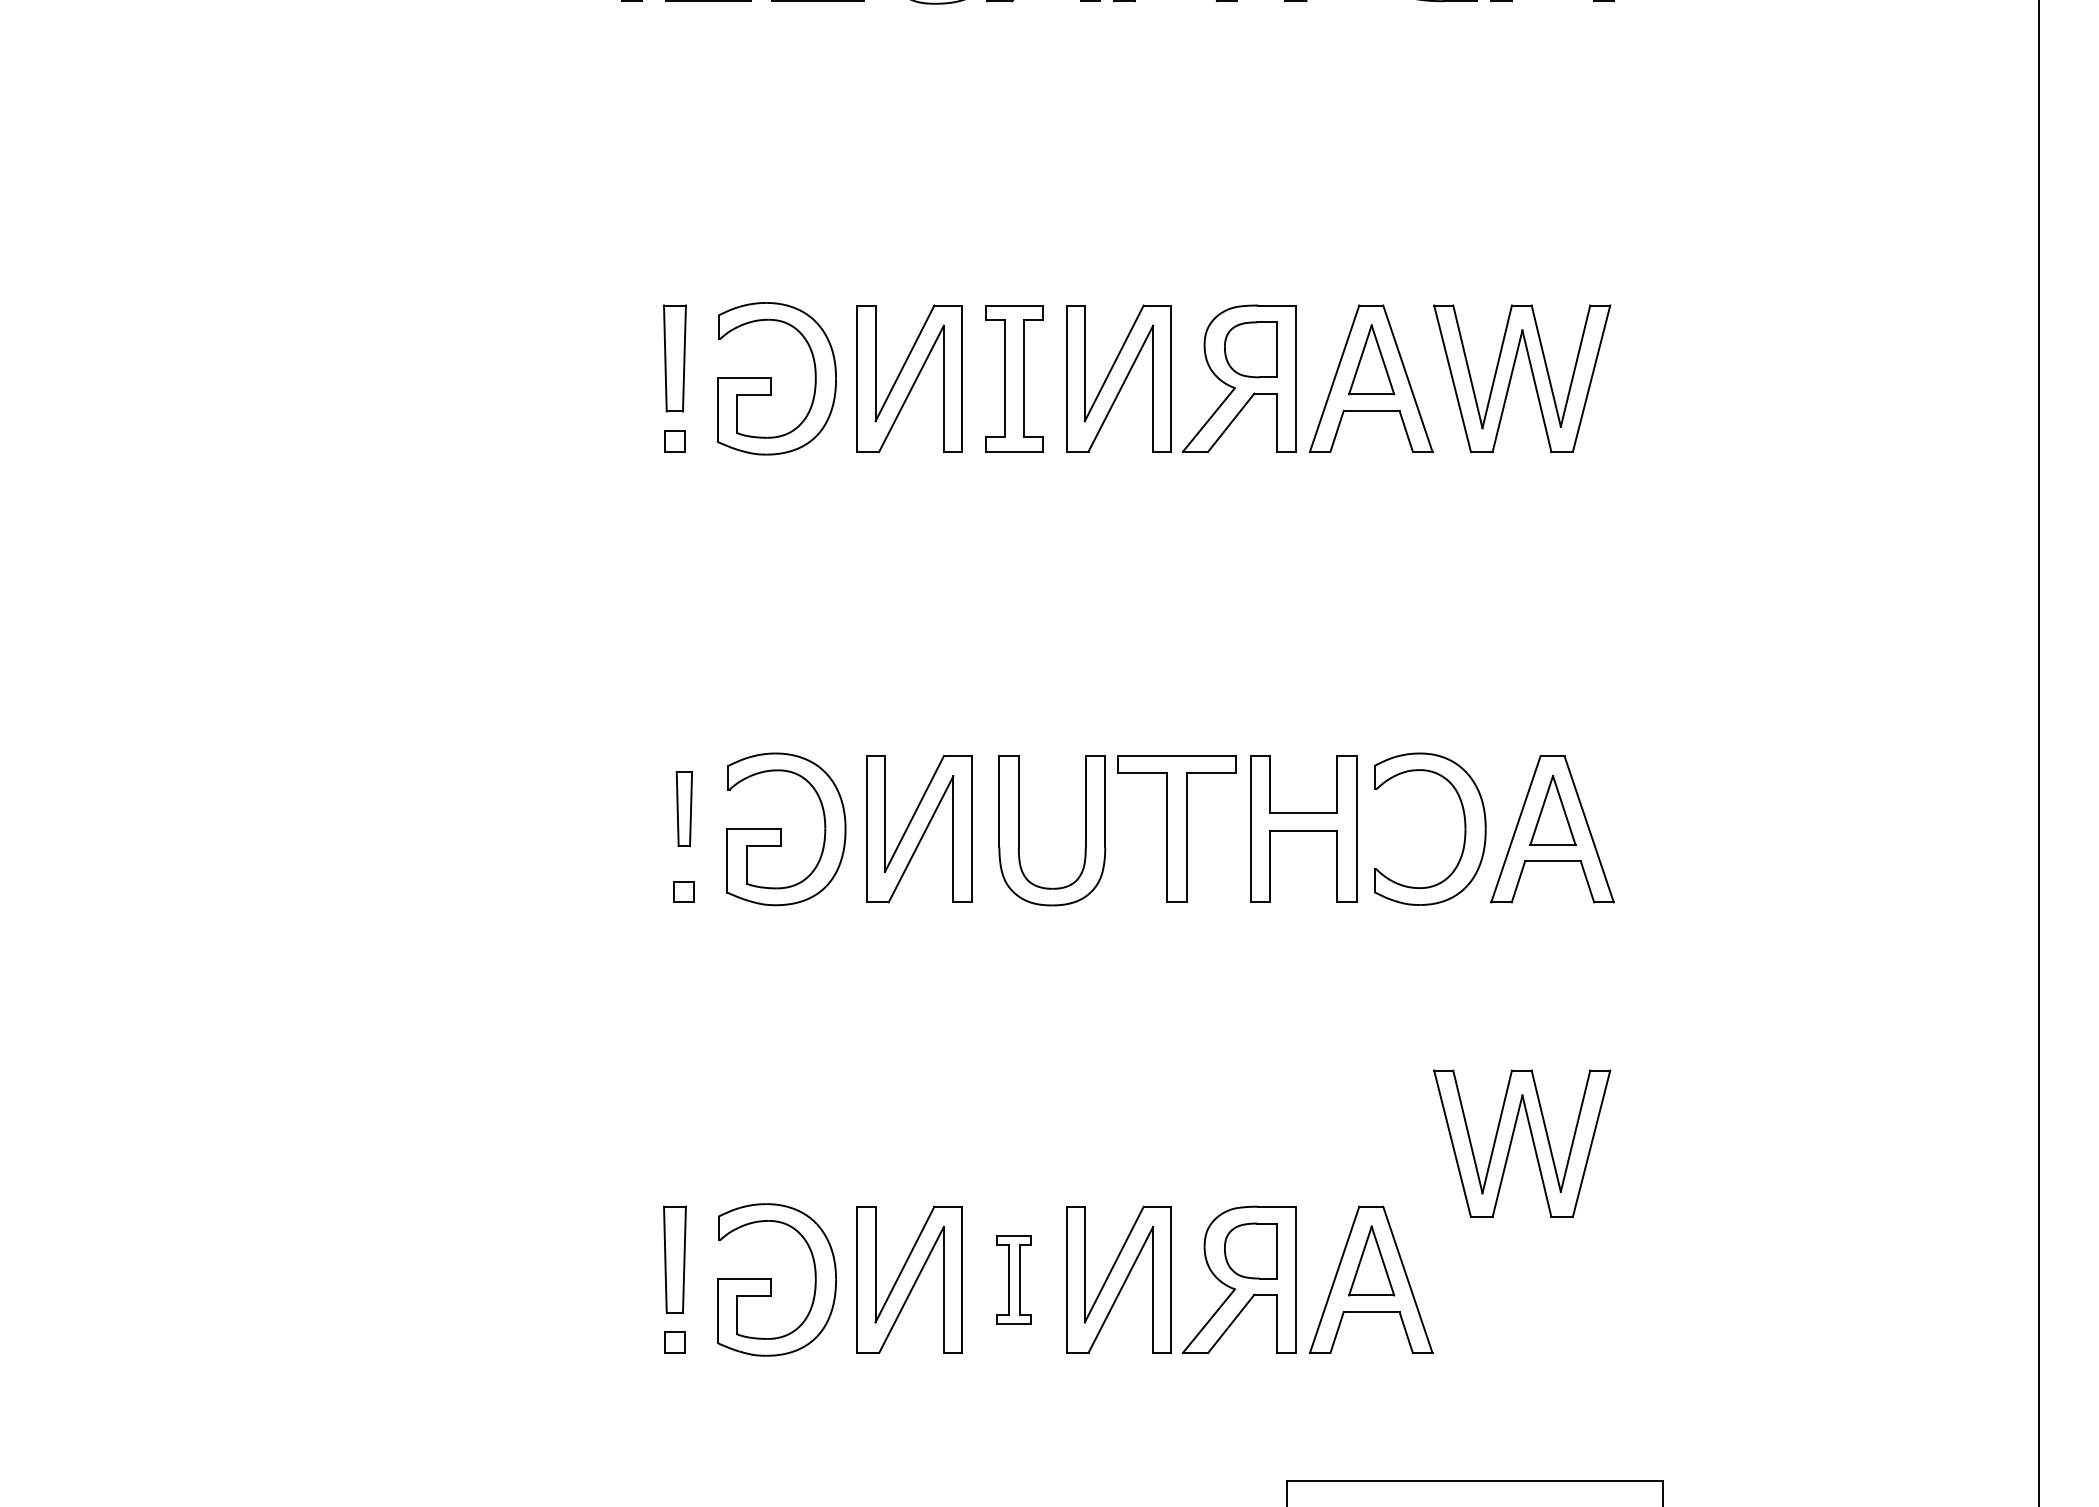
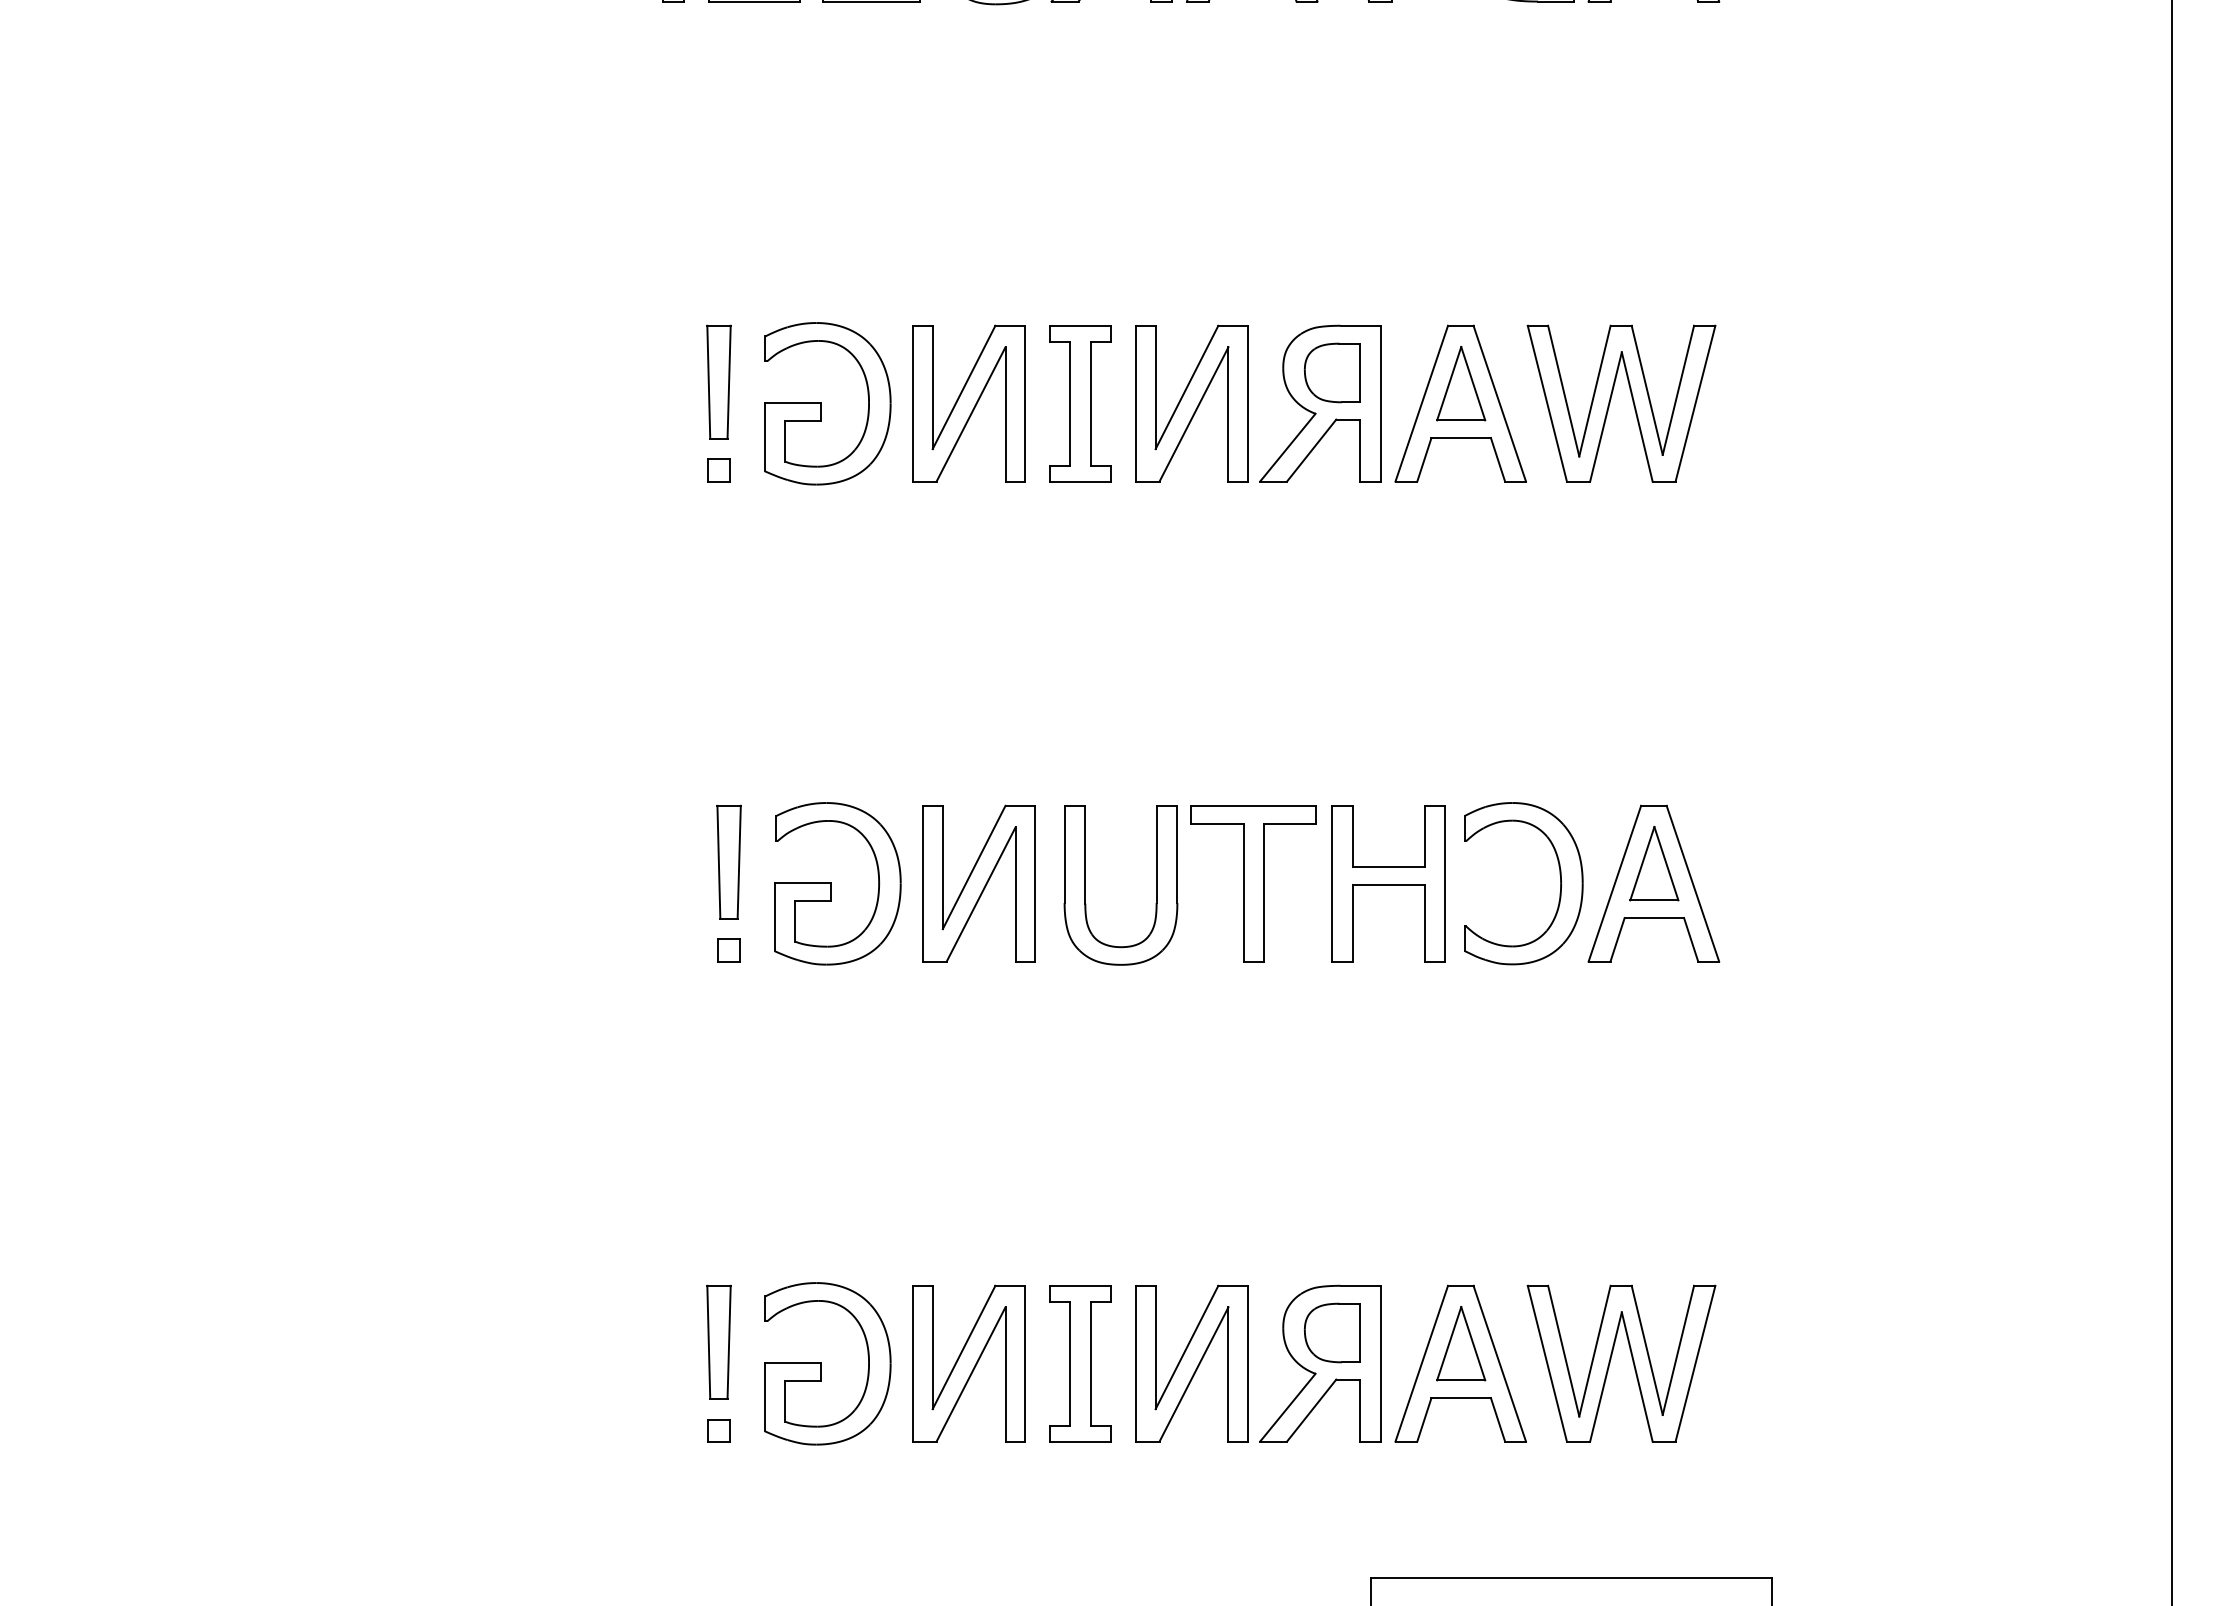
part: (683, 808) -> (728, 861), size x1.43
part: (1512, 1139) -> (1611, 1359), moved
part: (1014, 1279) -> (1080, 1363), size x1.67

